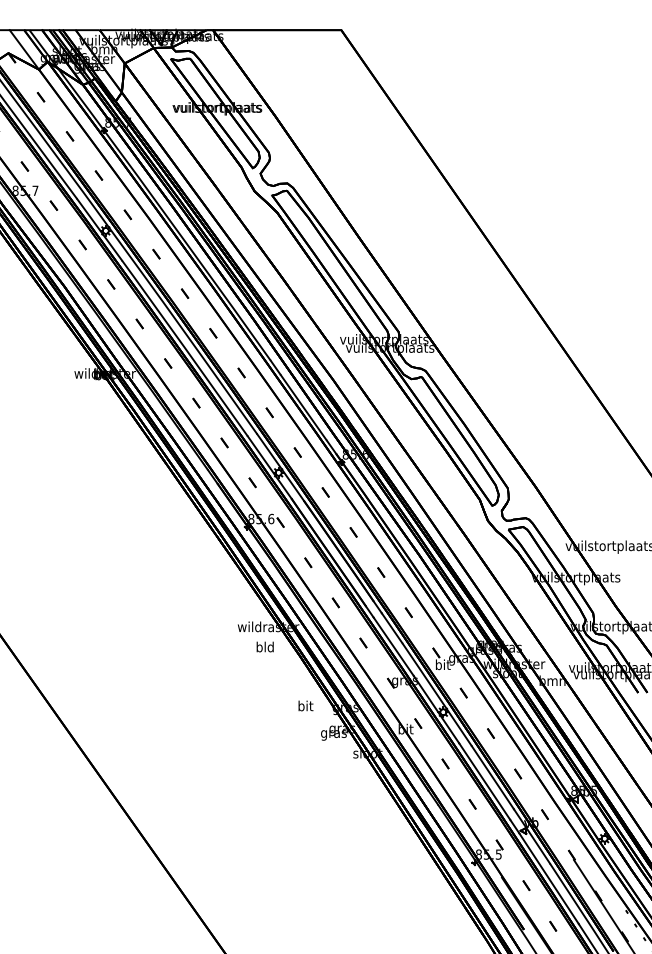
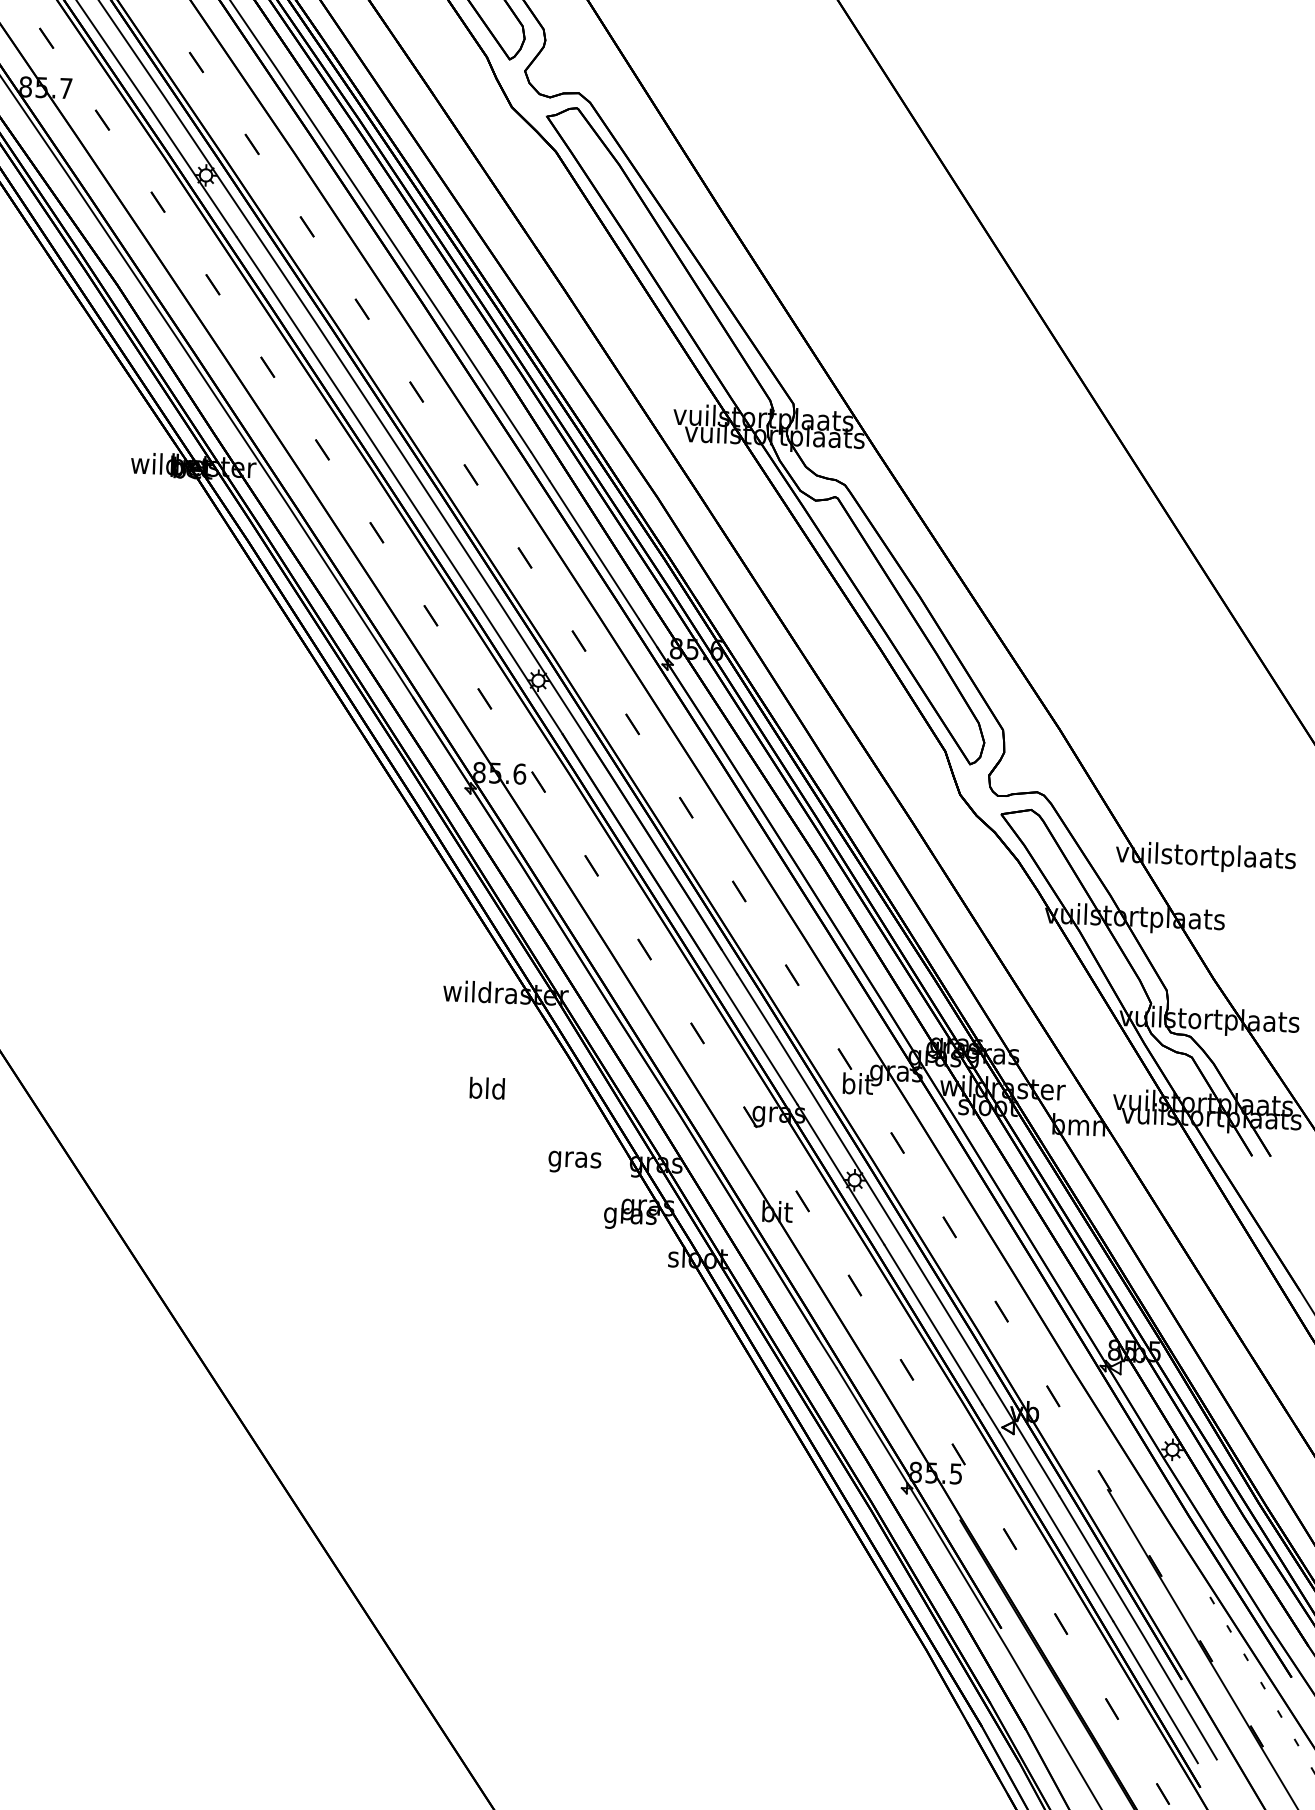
text: (264, 646) -> (485, 1087), moved
text: (305, 706) -> (574, 1157), bit -> gras

